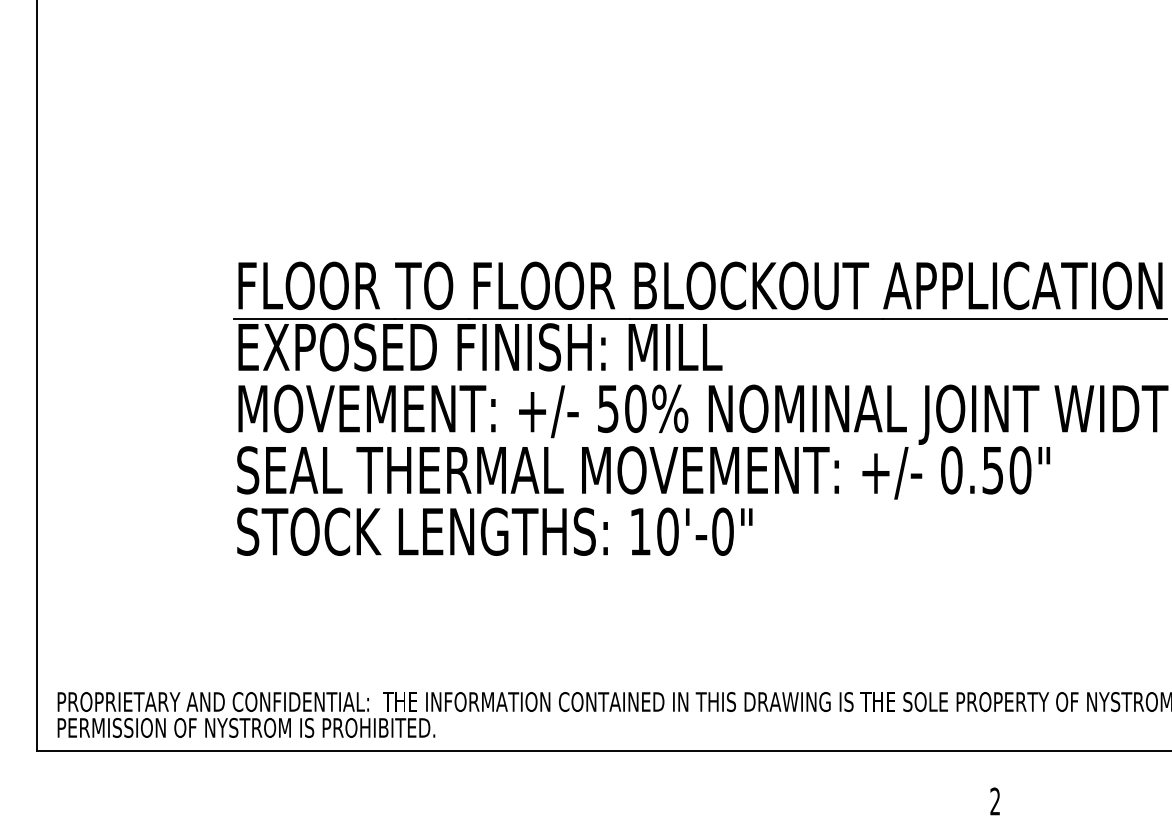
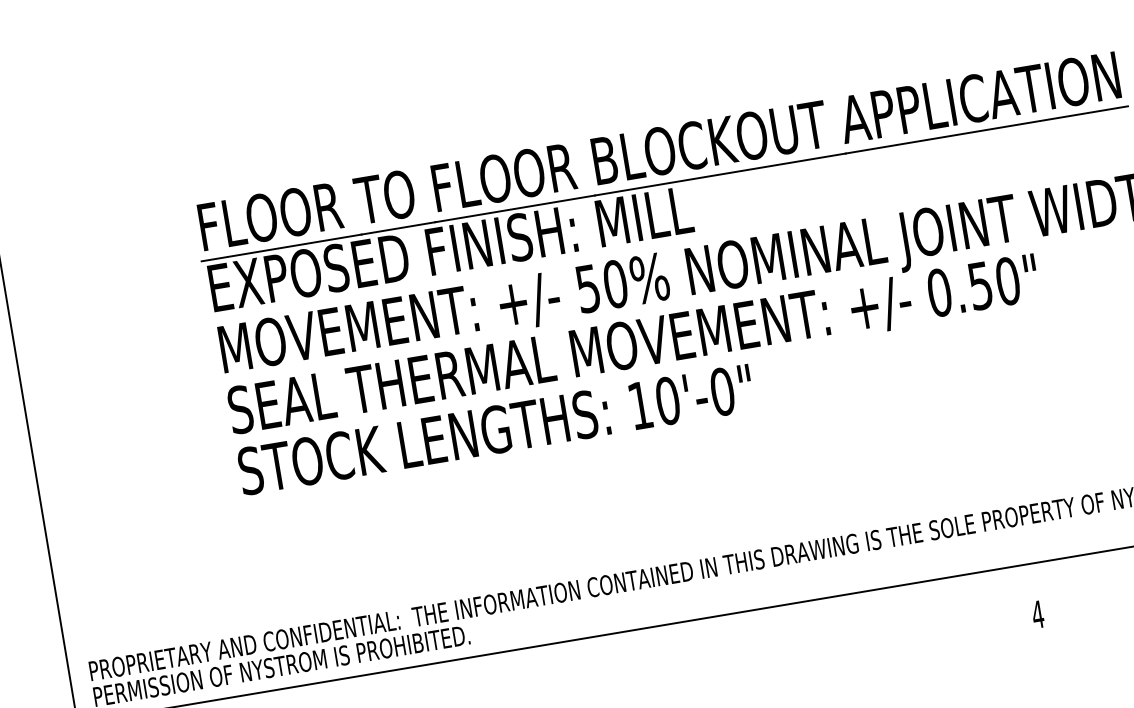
text: (994, 801) -> (1037, 614), 2 -> 4

